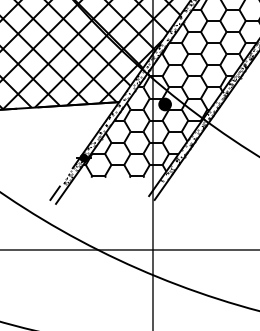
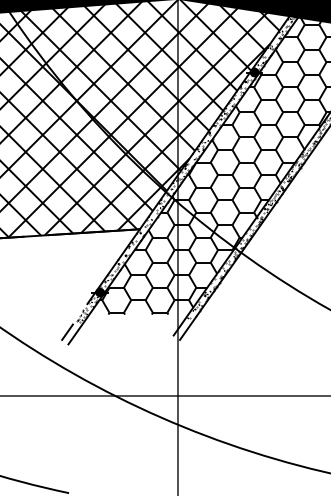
fill: (164, 104) -> (191, 231), removed

